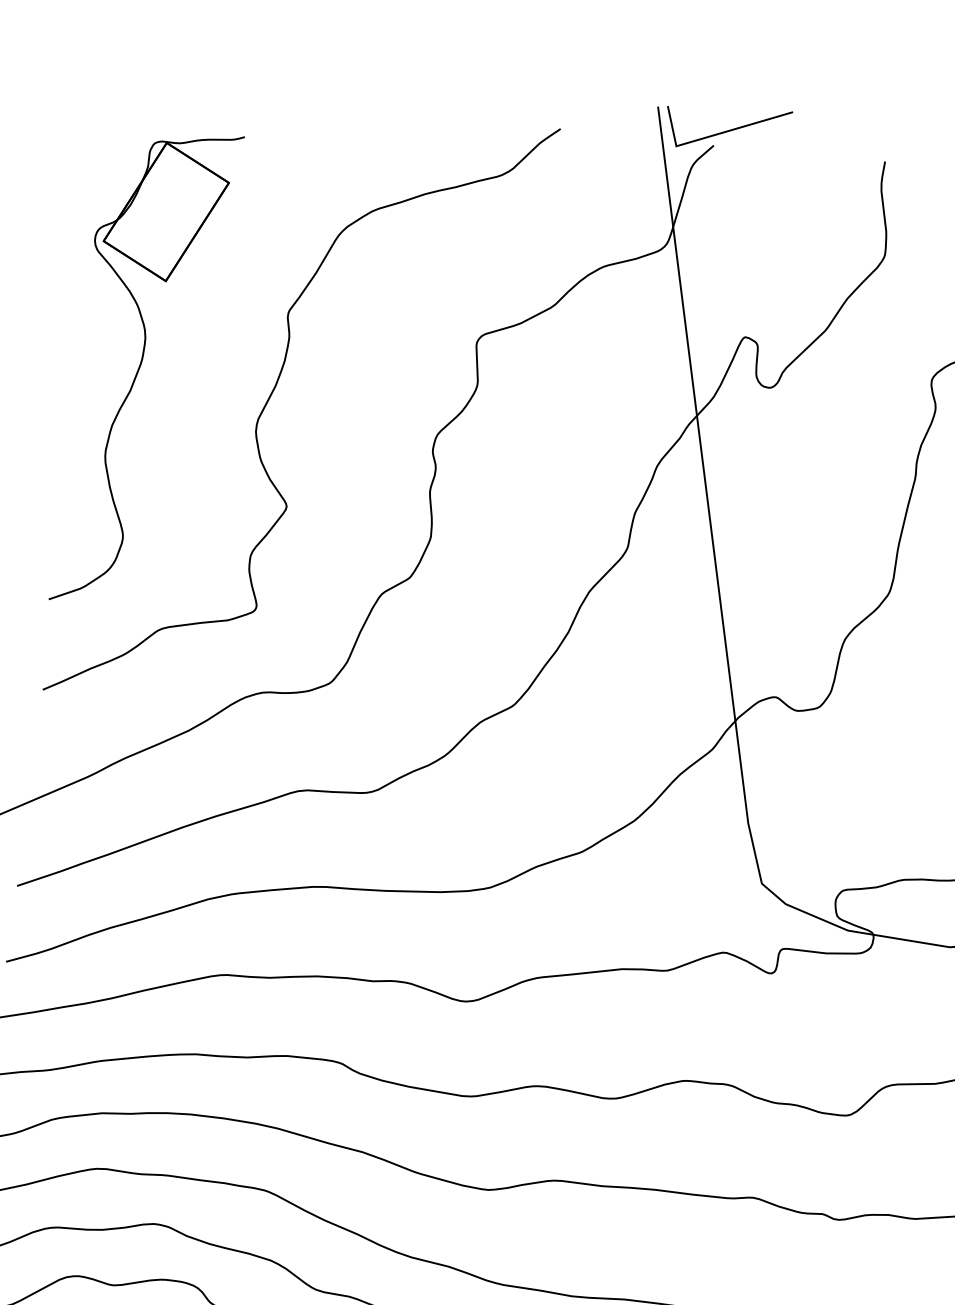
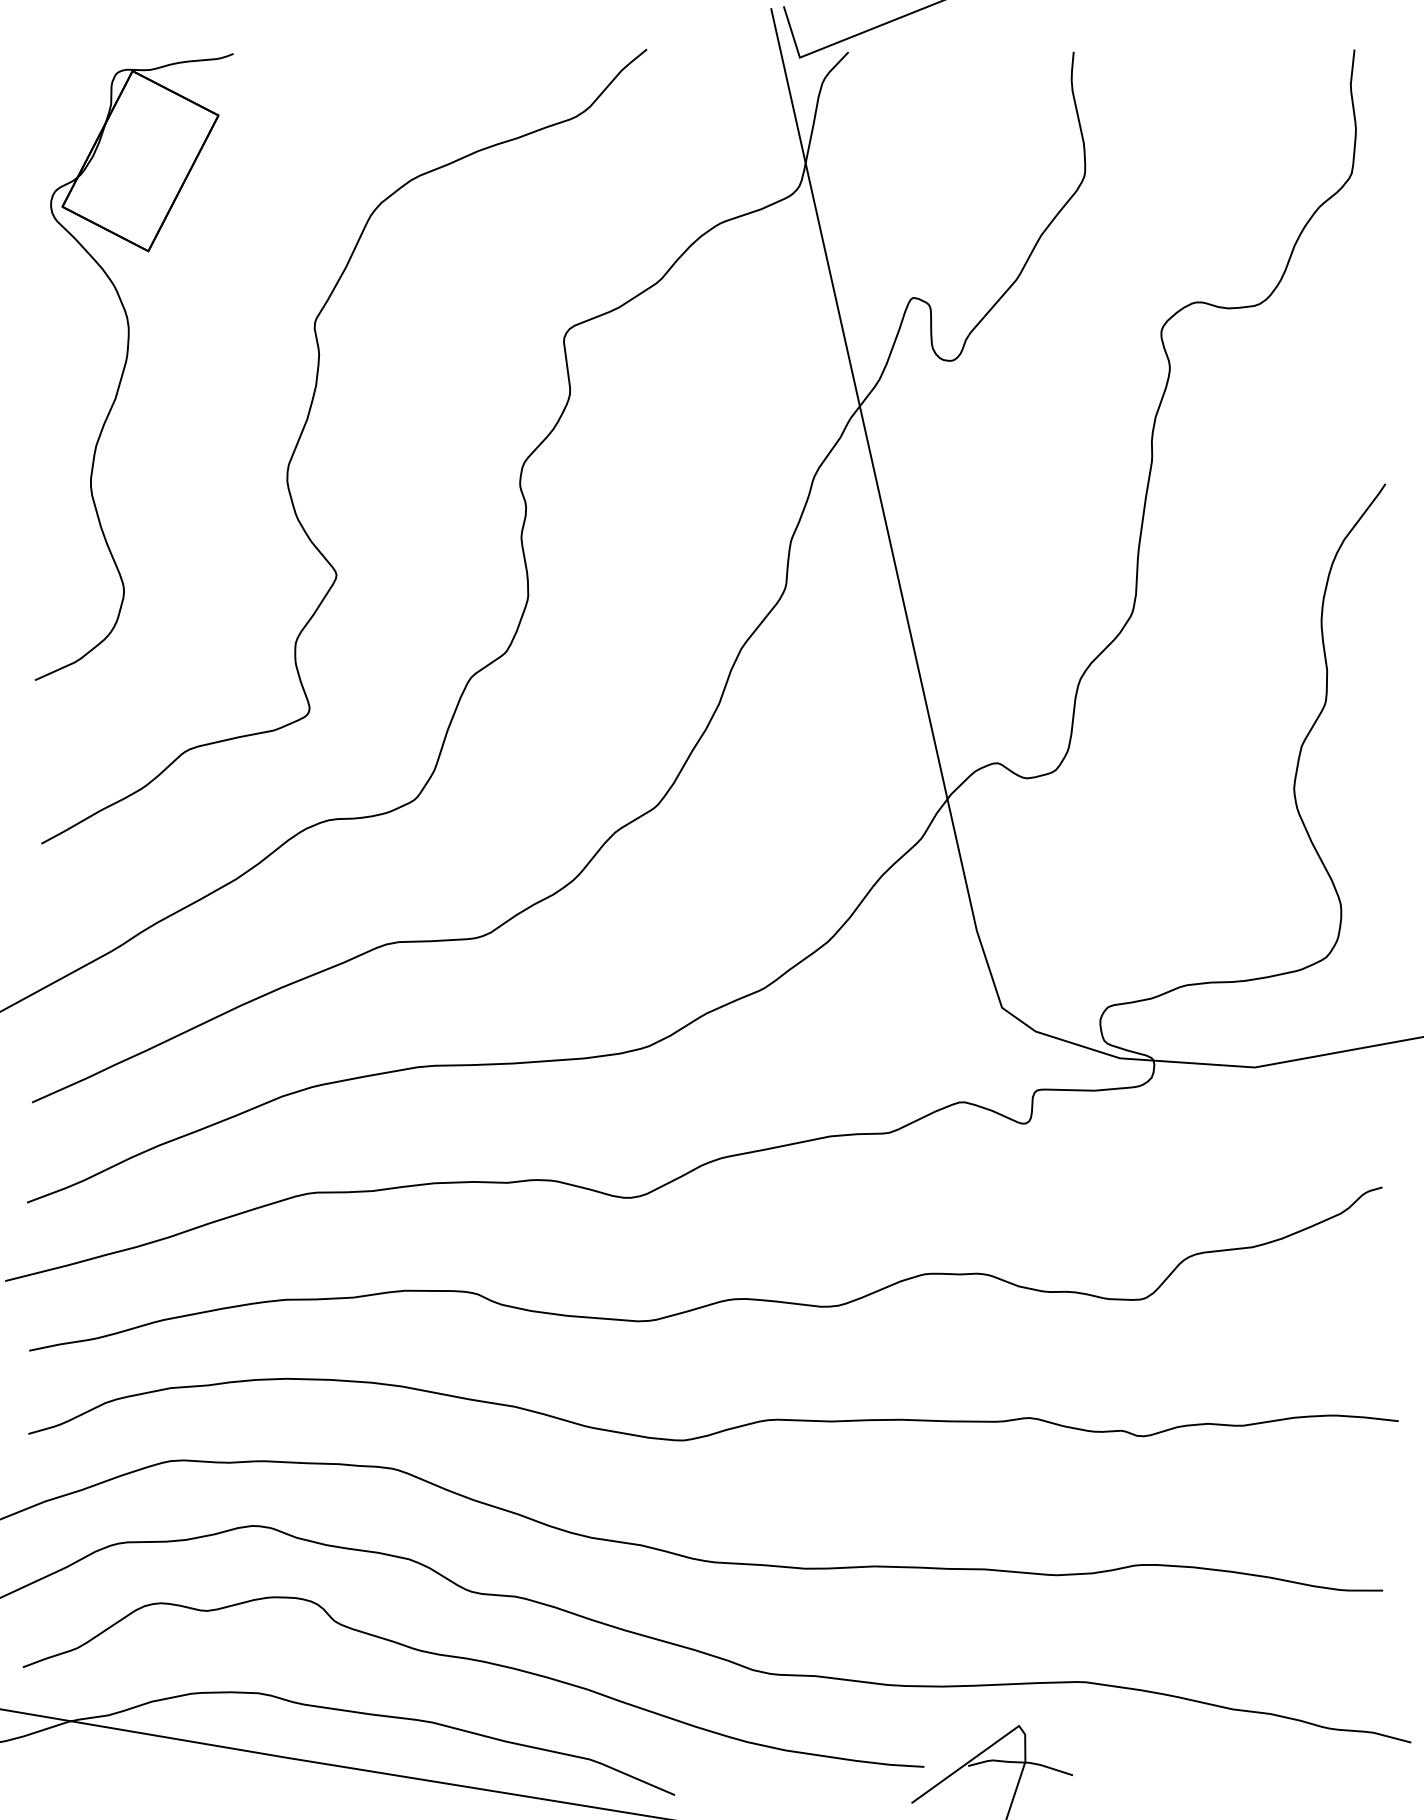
part: (141, 365) -> (126, 364), moved

